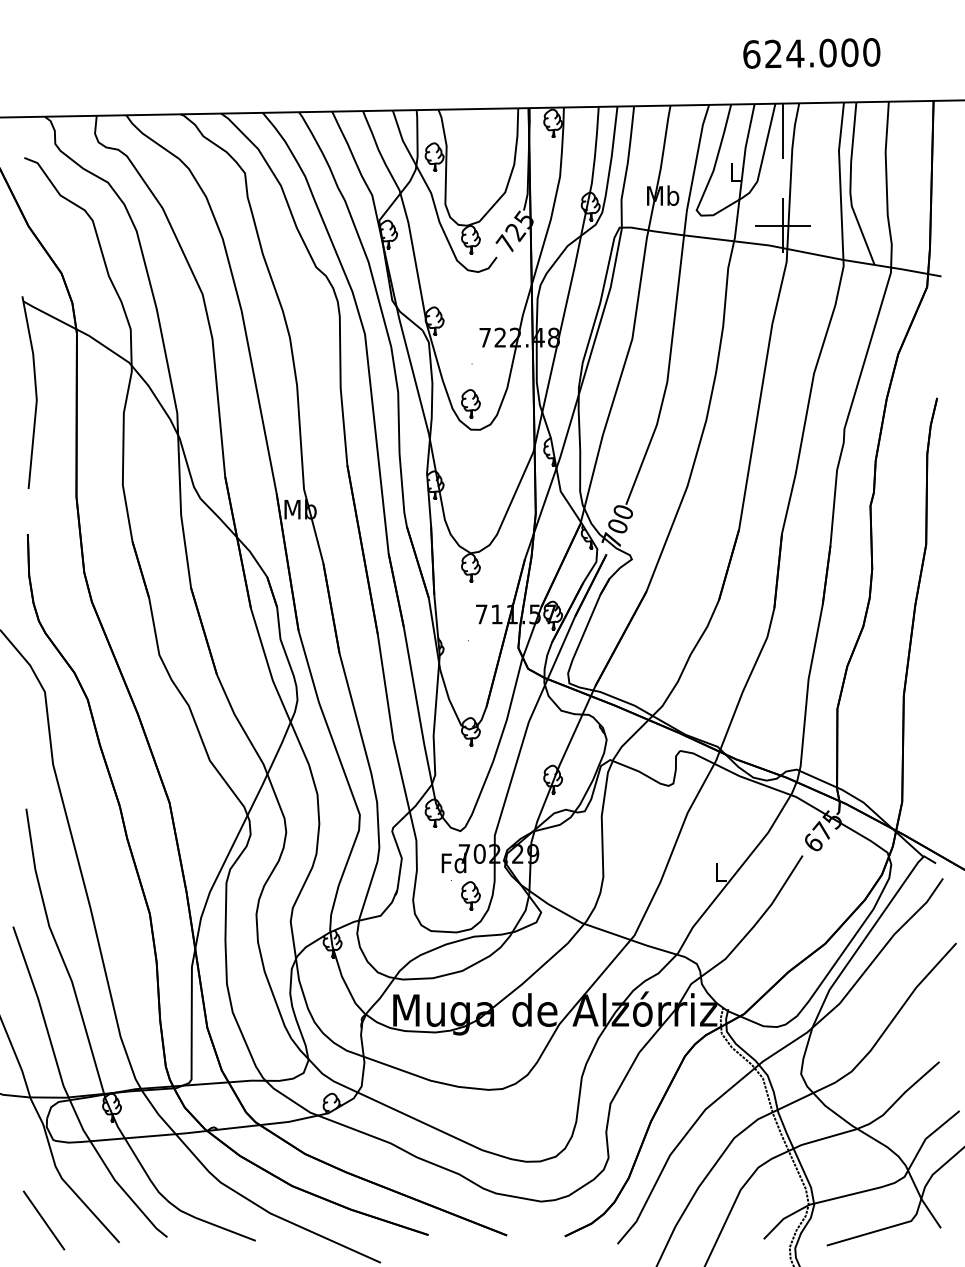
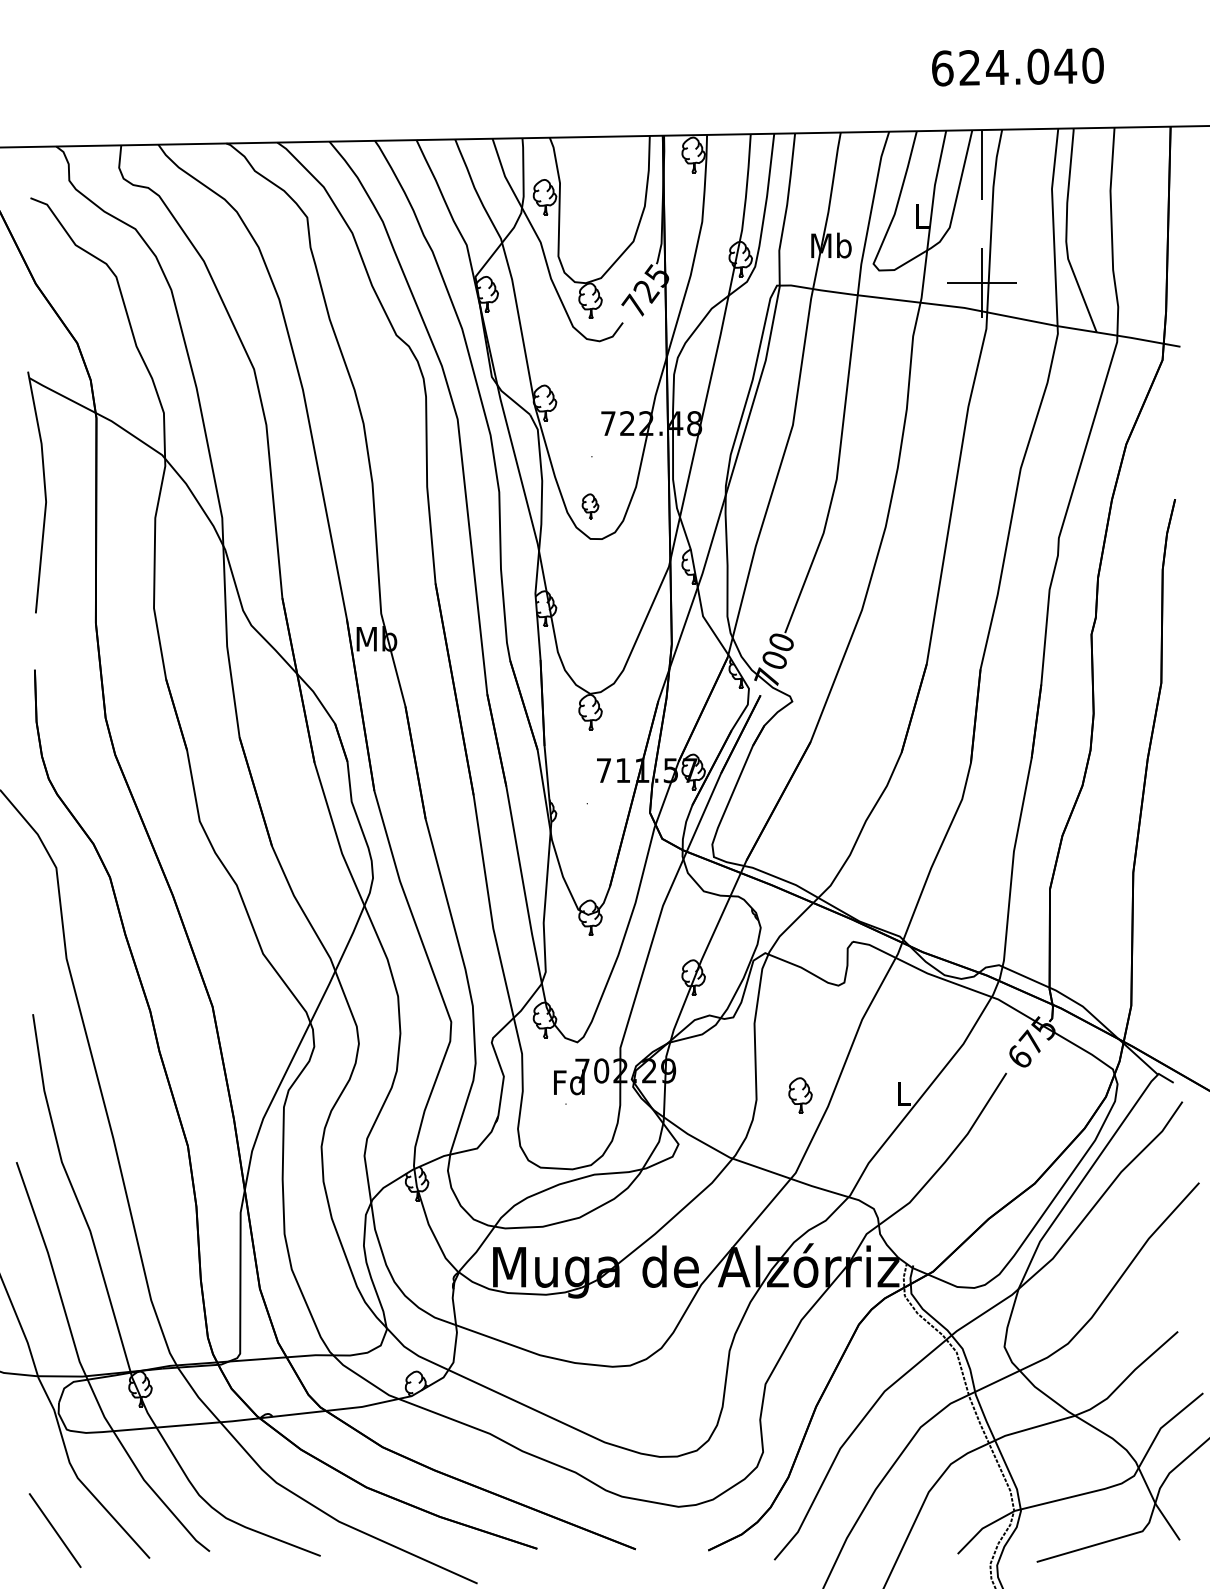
text: (849, 52) -> (1065, 66), 624.000 -> 624.040
part: (470, 403) -> (590, 506), size x0.7
part: (470, 895) -> (800, 1095), moved

